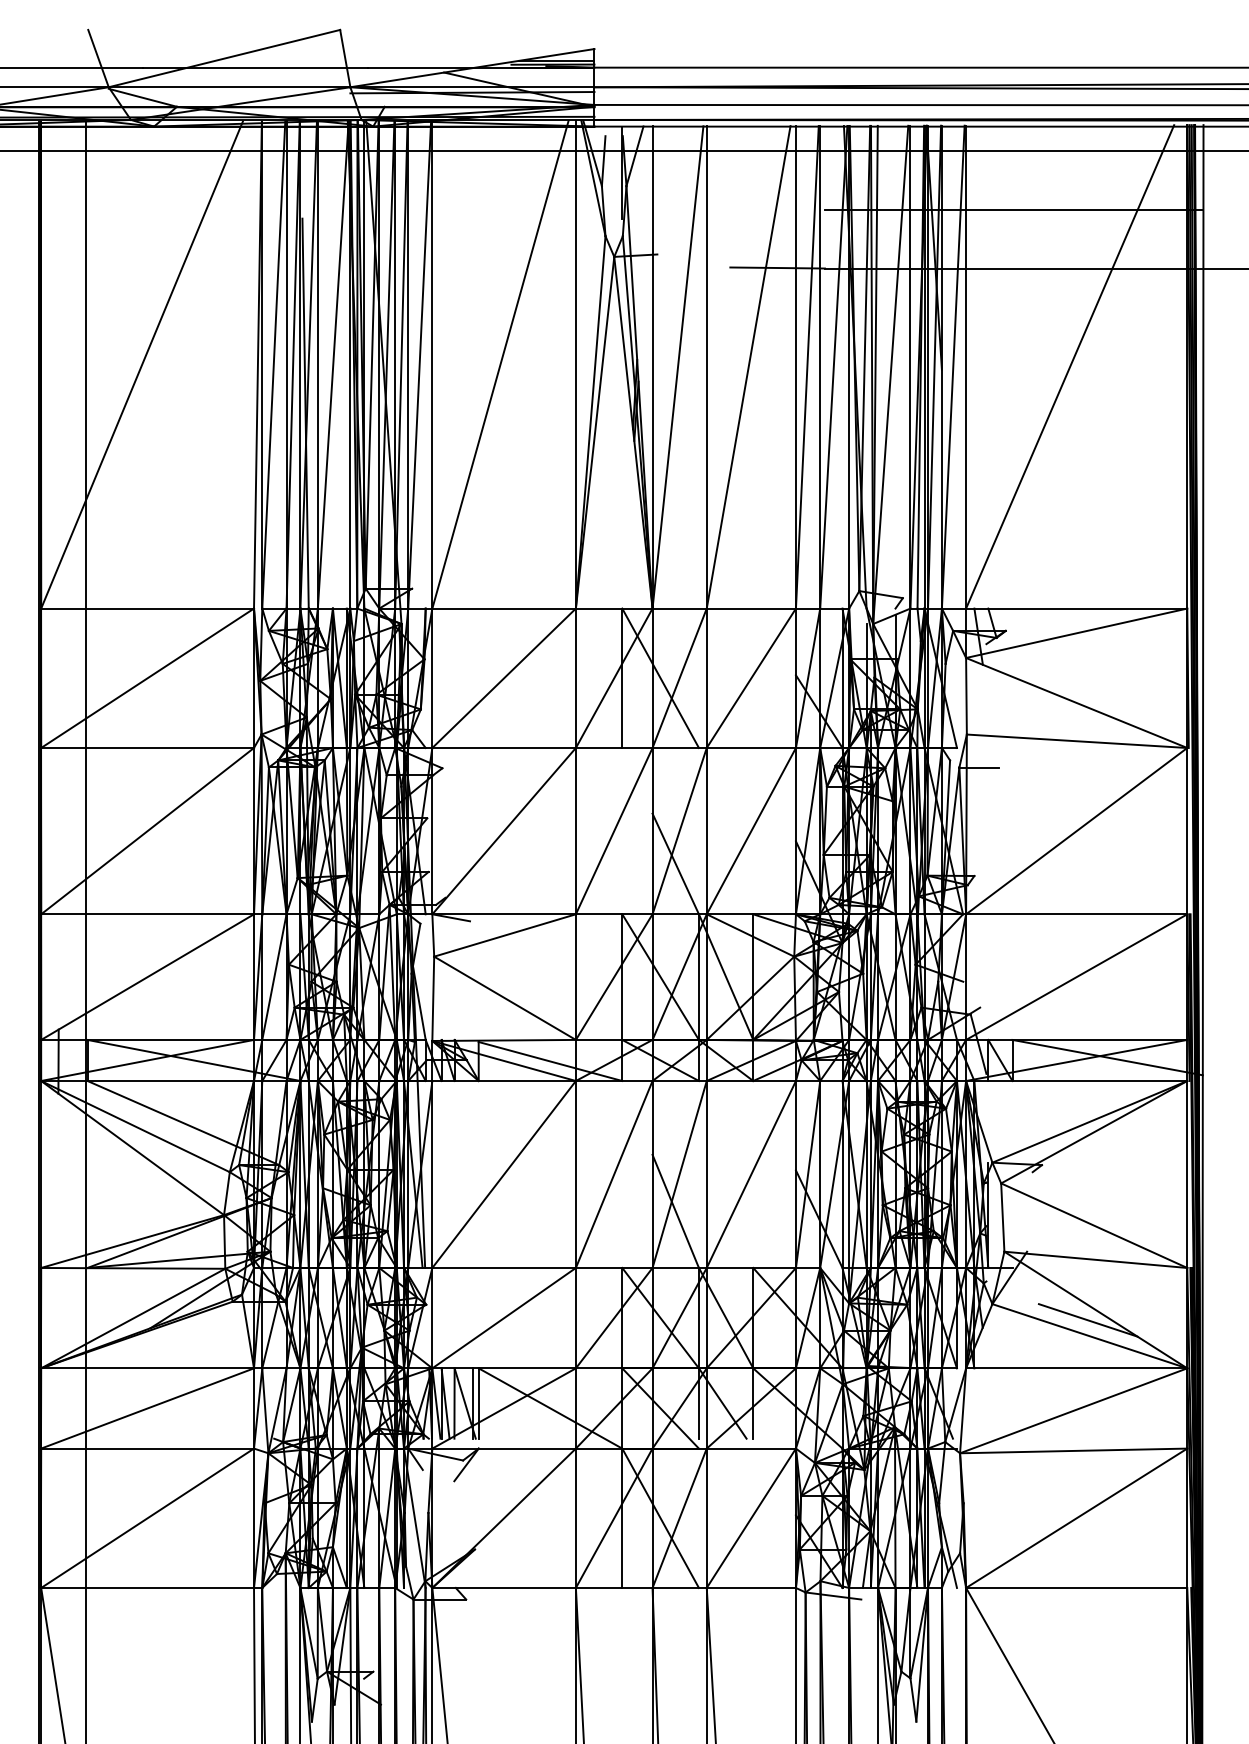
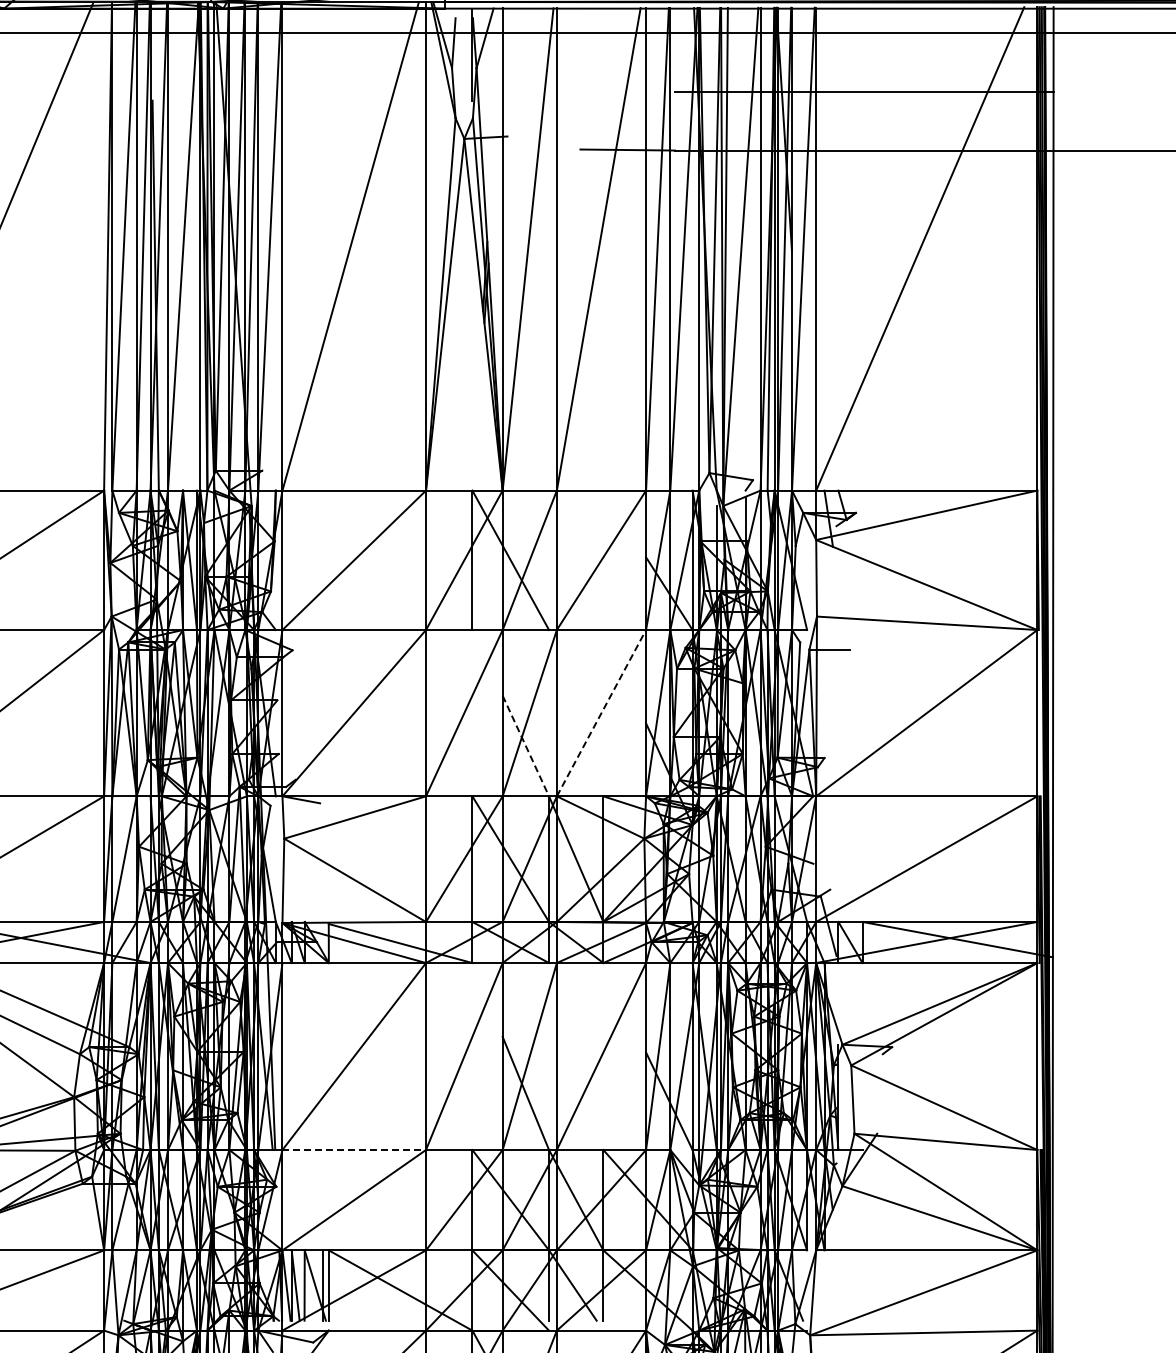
line: (751, 830) -> (601, 712), solid -> dashed
line: (675, 864) -> (525, 746), solid -> dashed
line: (504, 1267) -> (354, 1149), solid -> dashed
line: (1087, 1320) -> (937, 1202), removed

